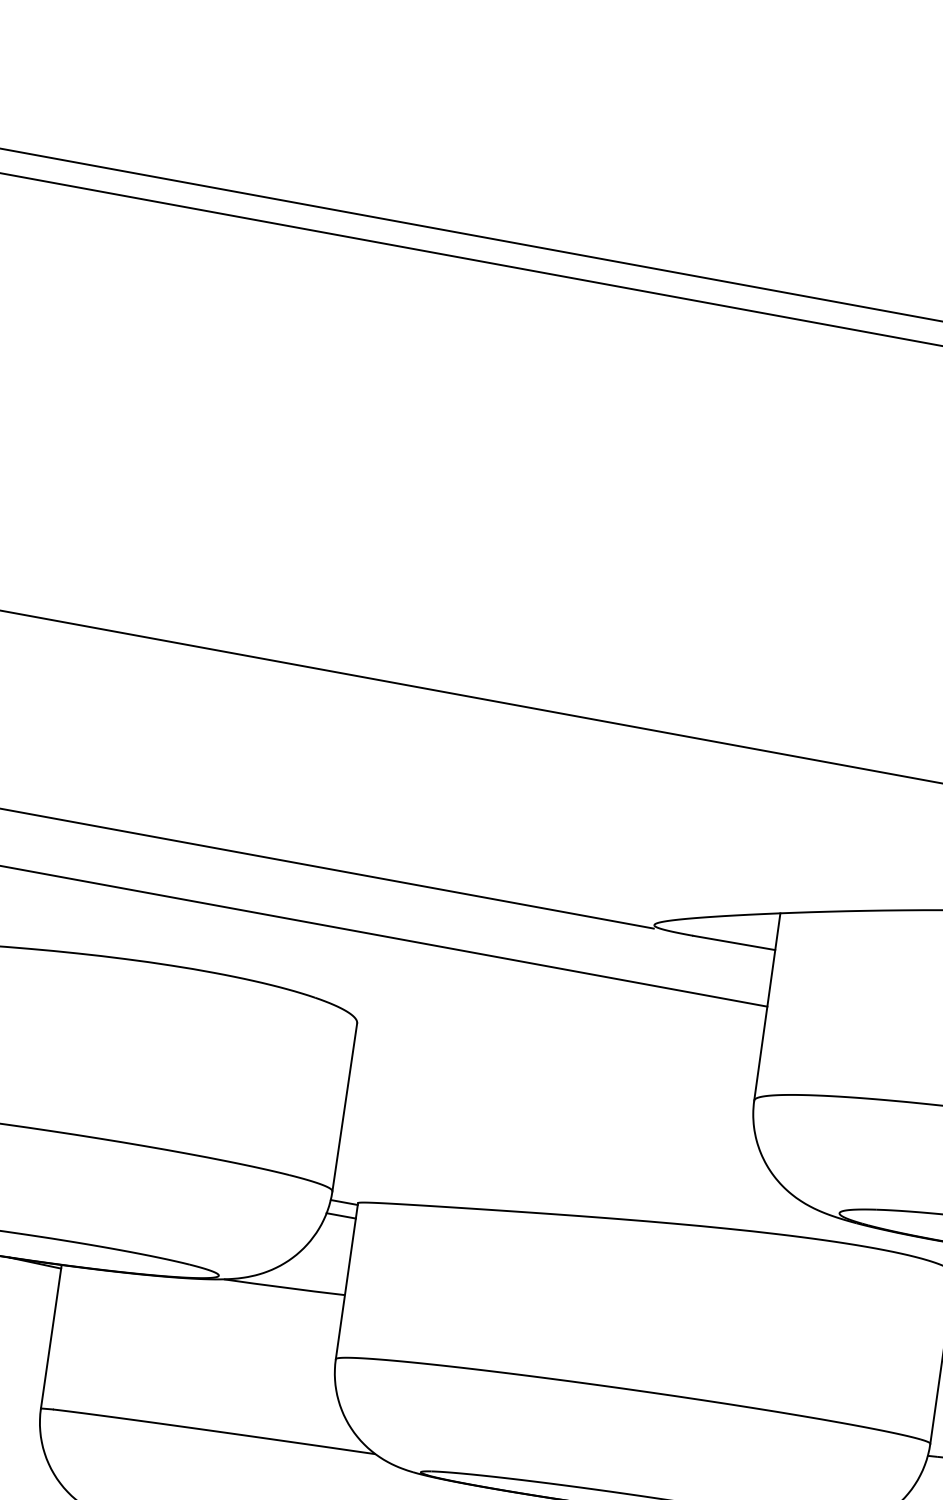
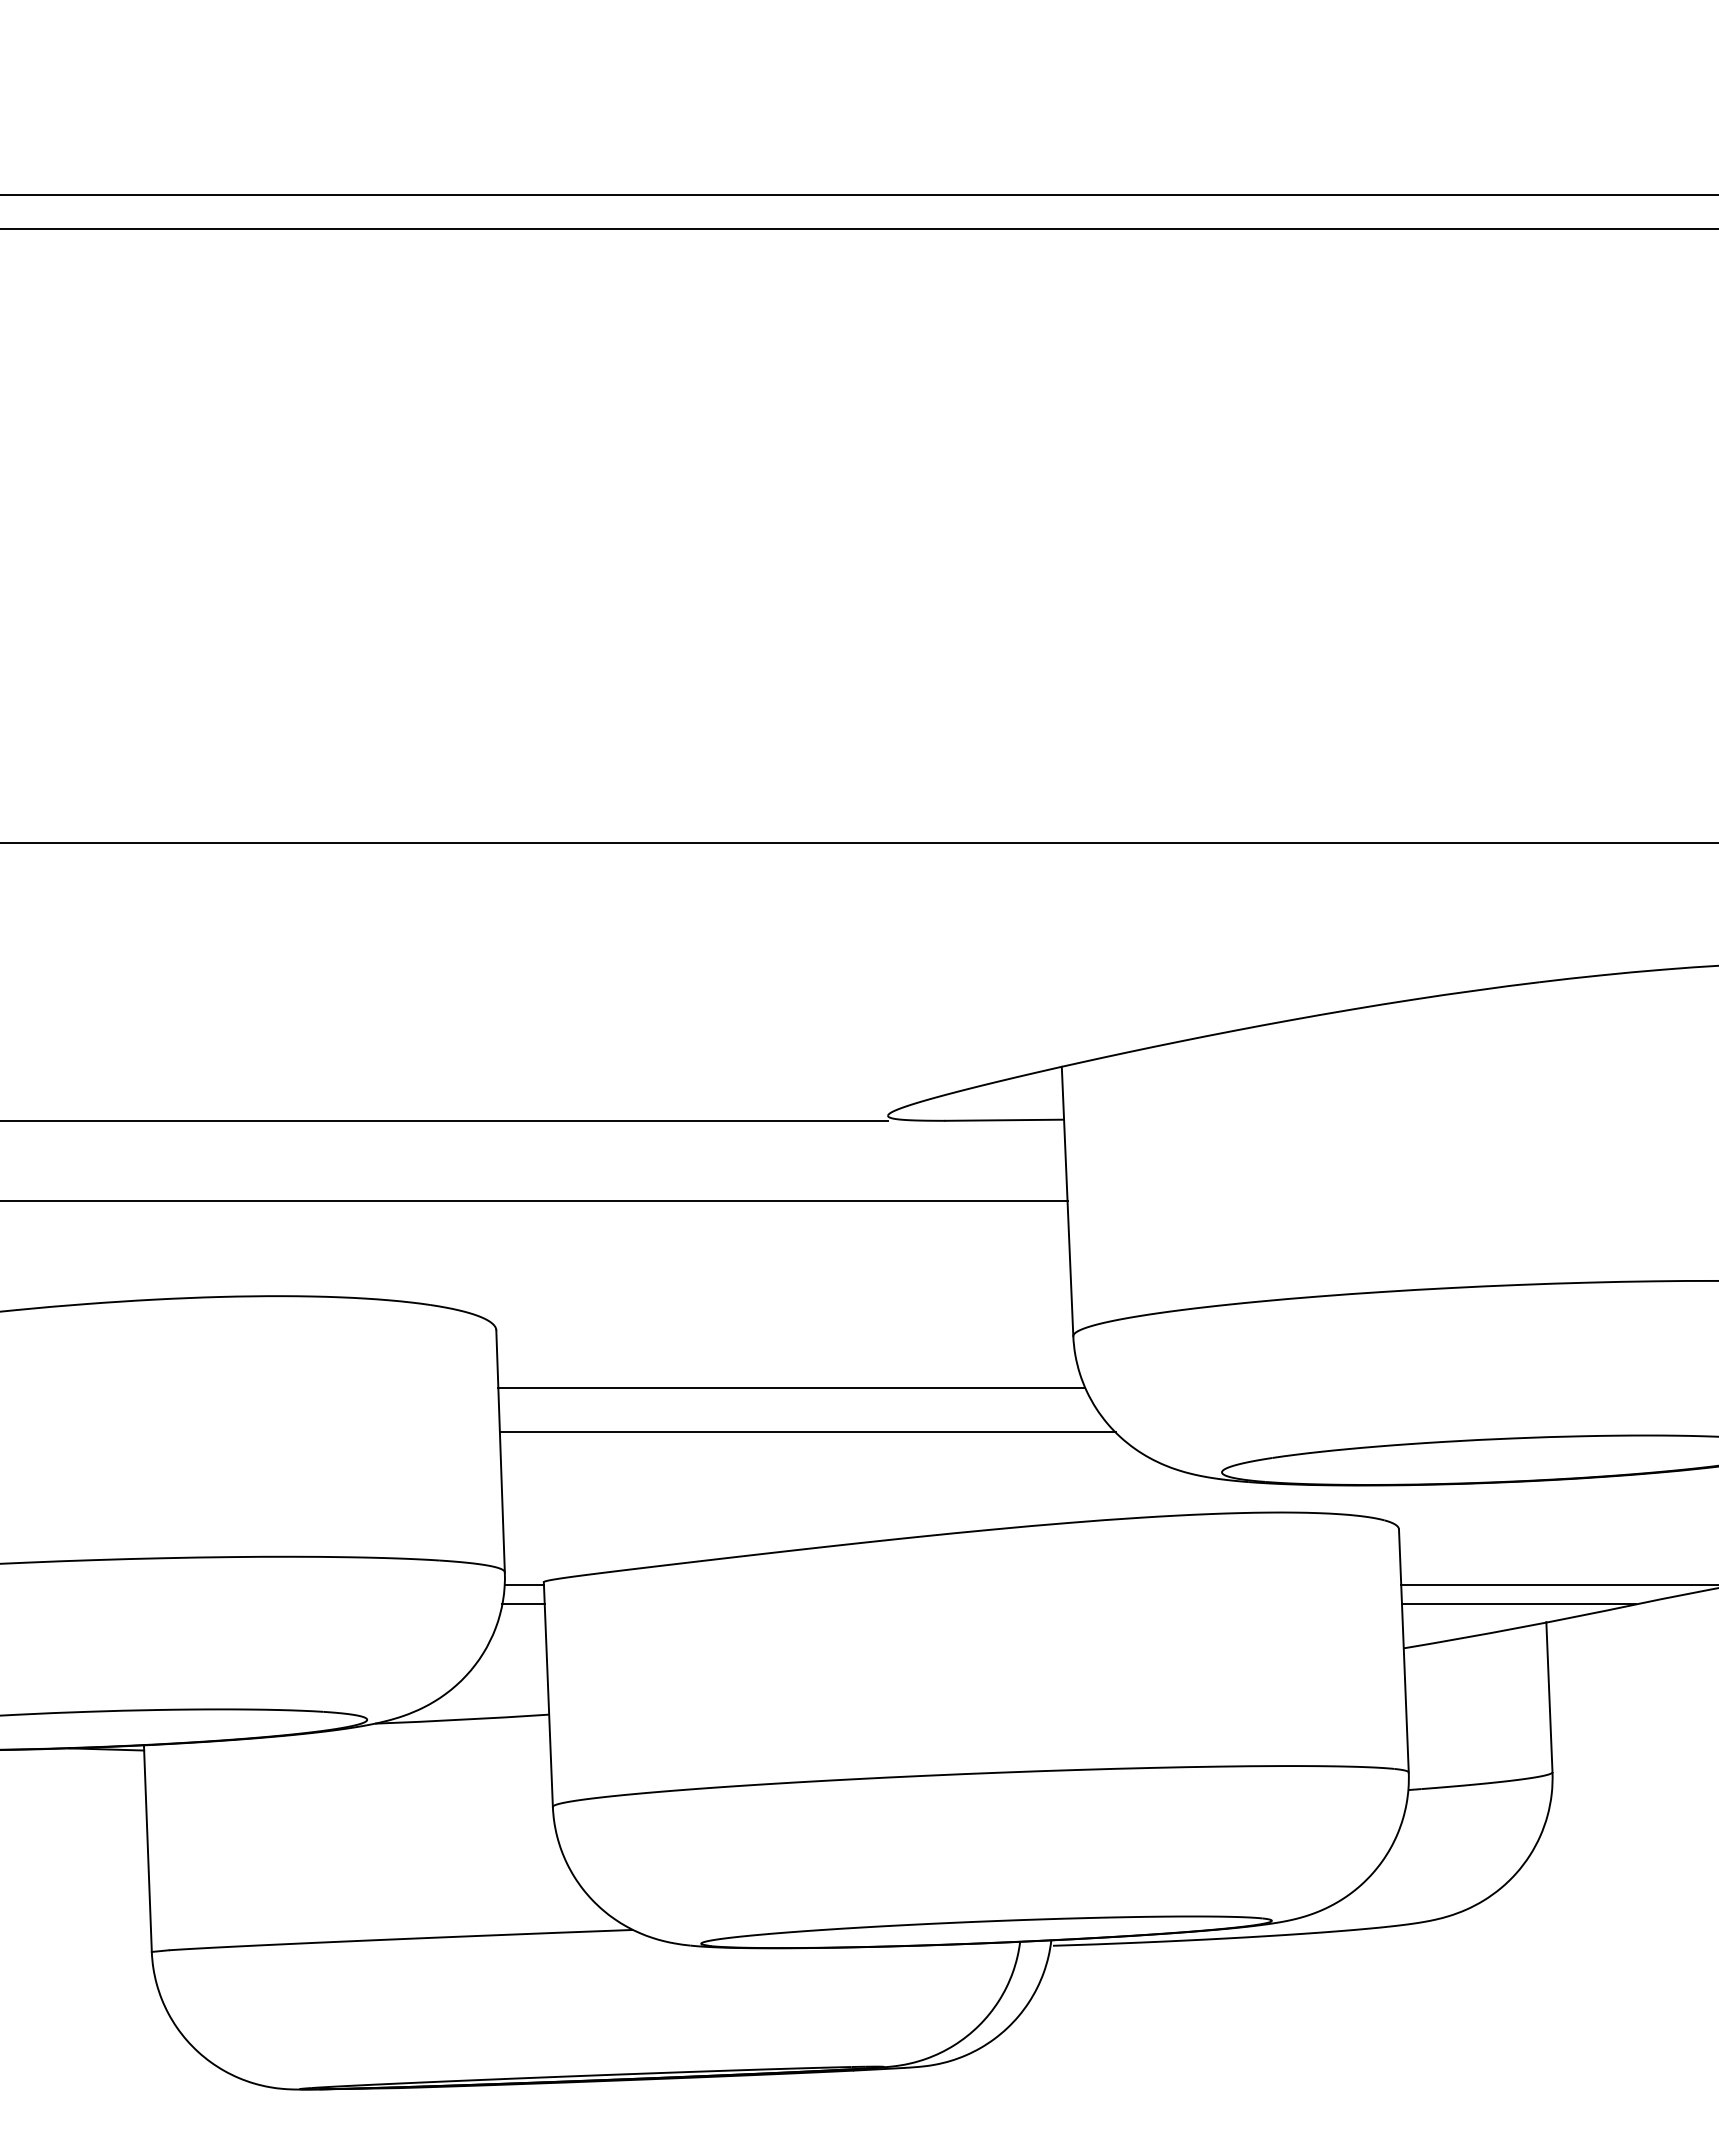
line: (553, 1100) -> (791, 1388), added
line: (558, 1133) -> (807, 1432), added

